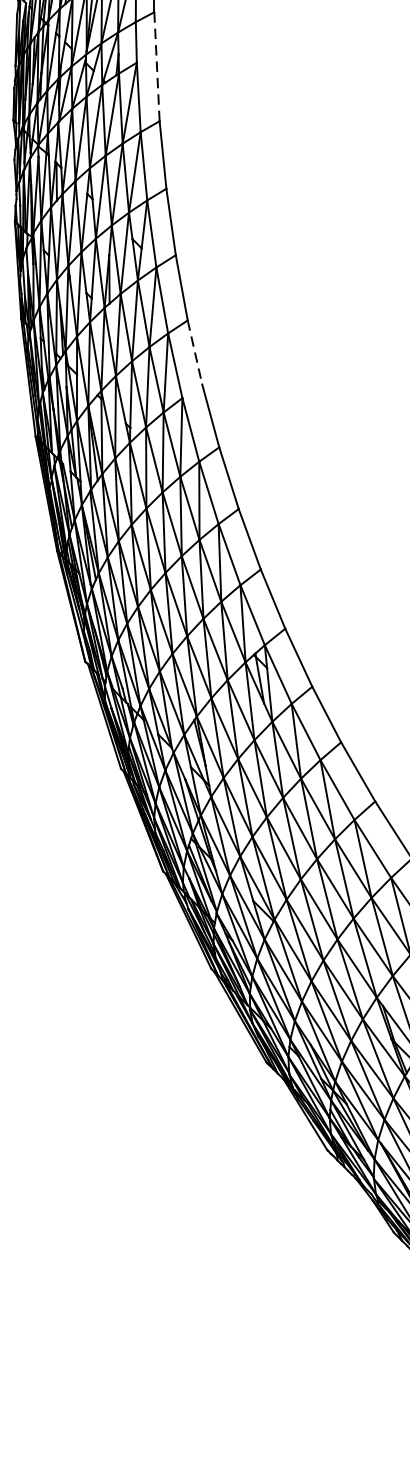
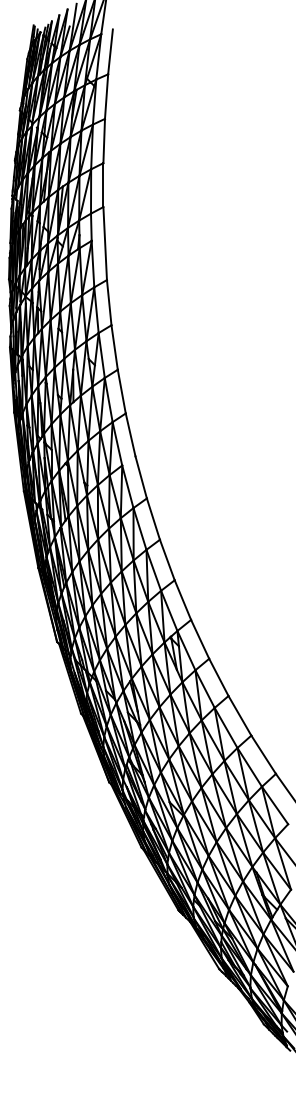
line: (157, 66) -> (105, 243), dashed -> solid
line: (194, 351) -> (130, 434), dashed -> solid

